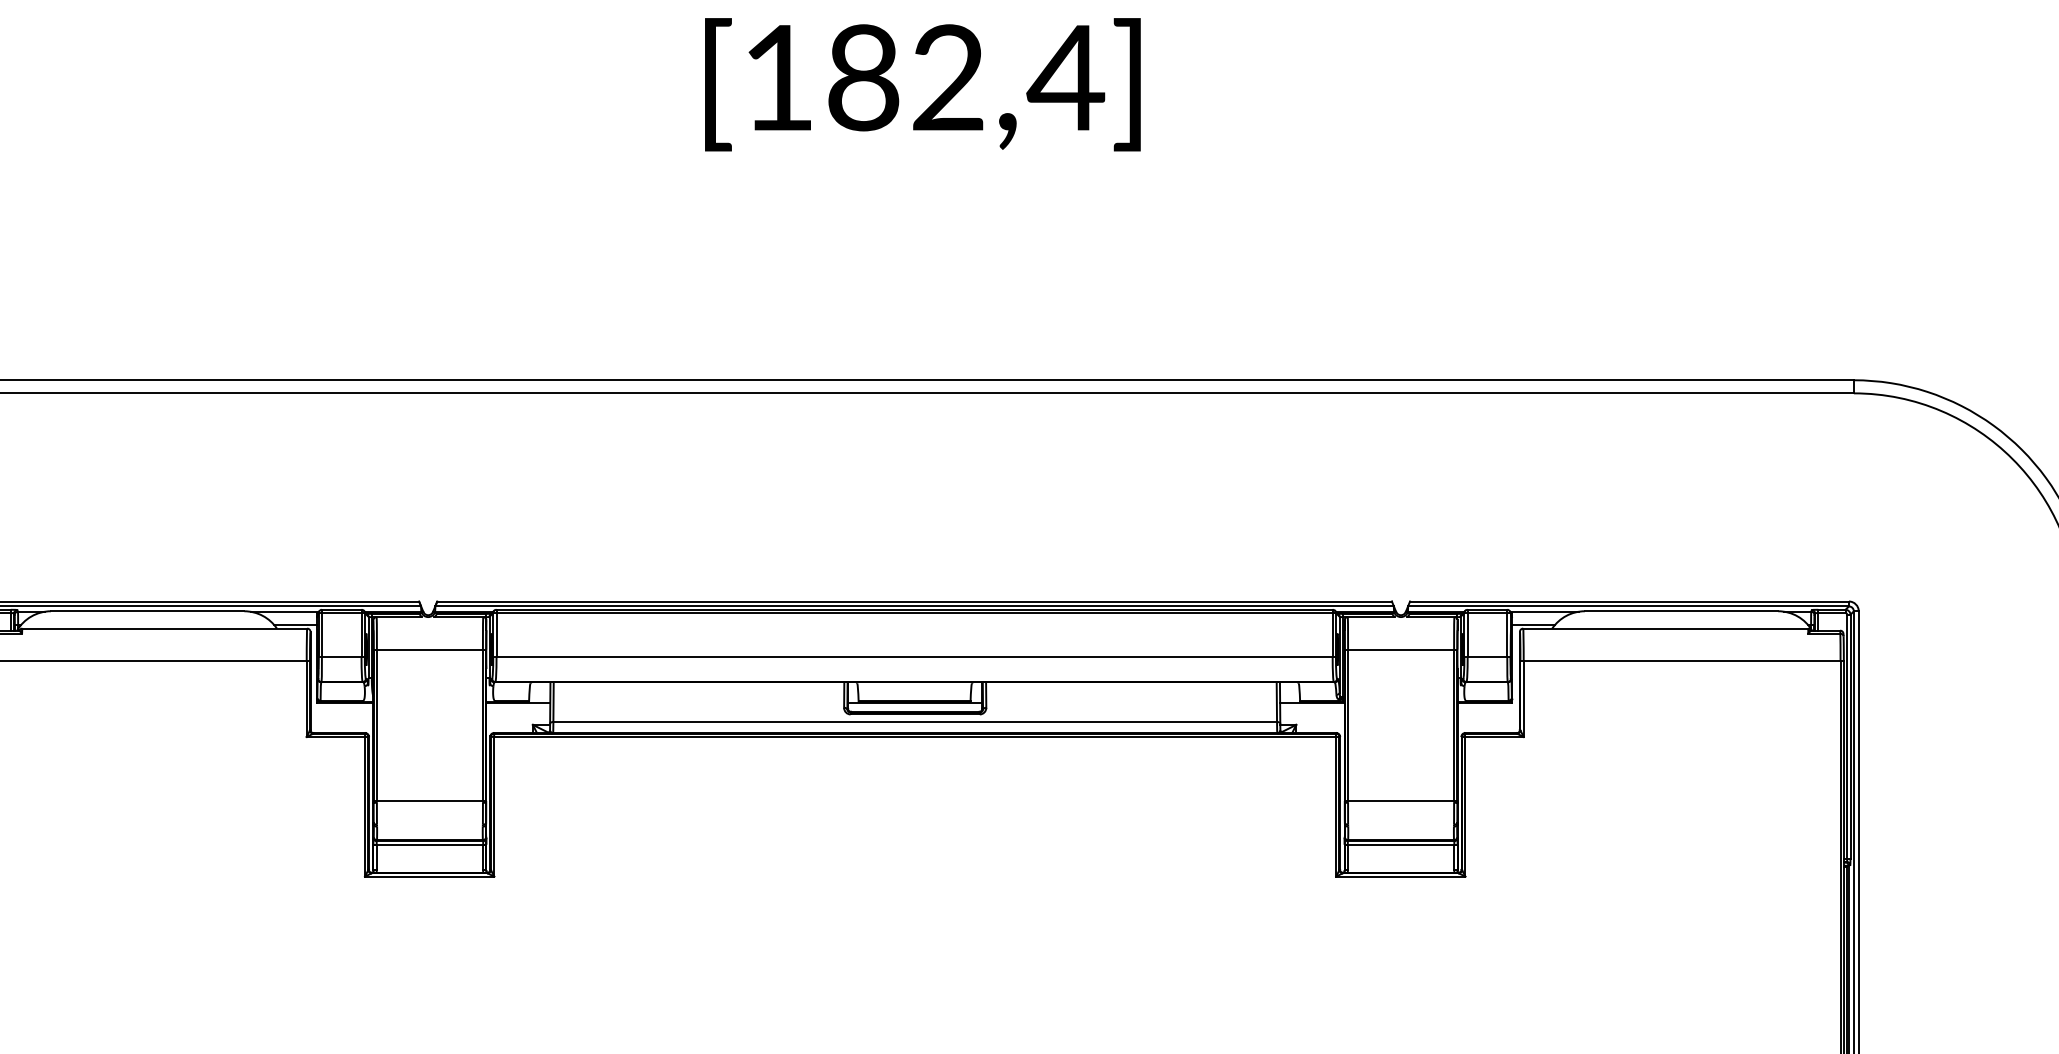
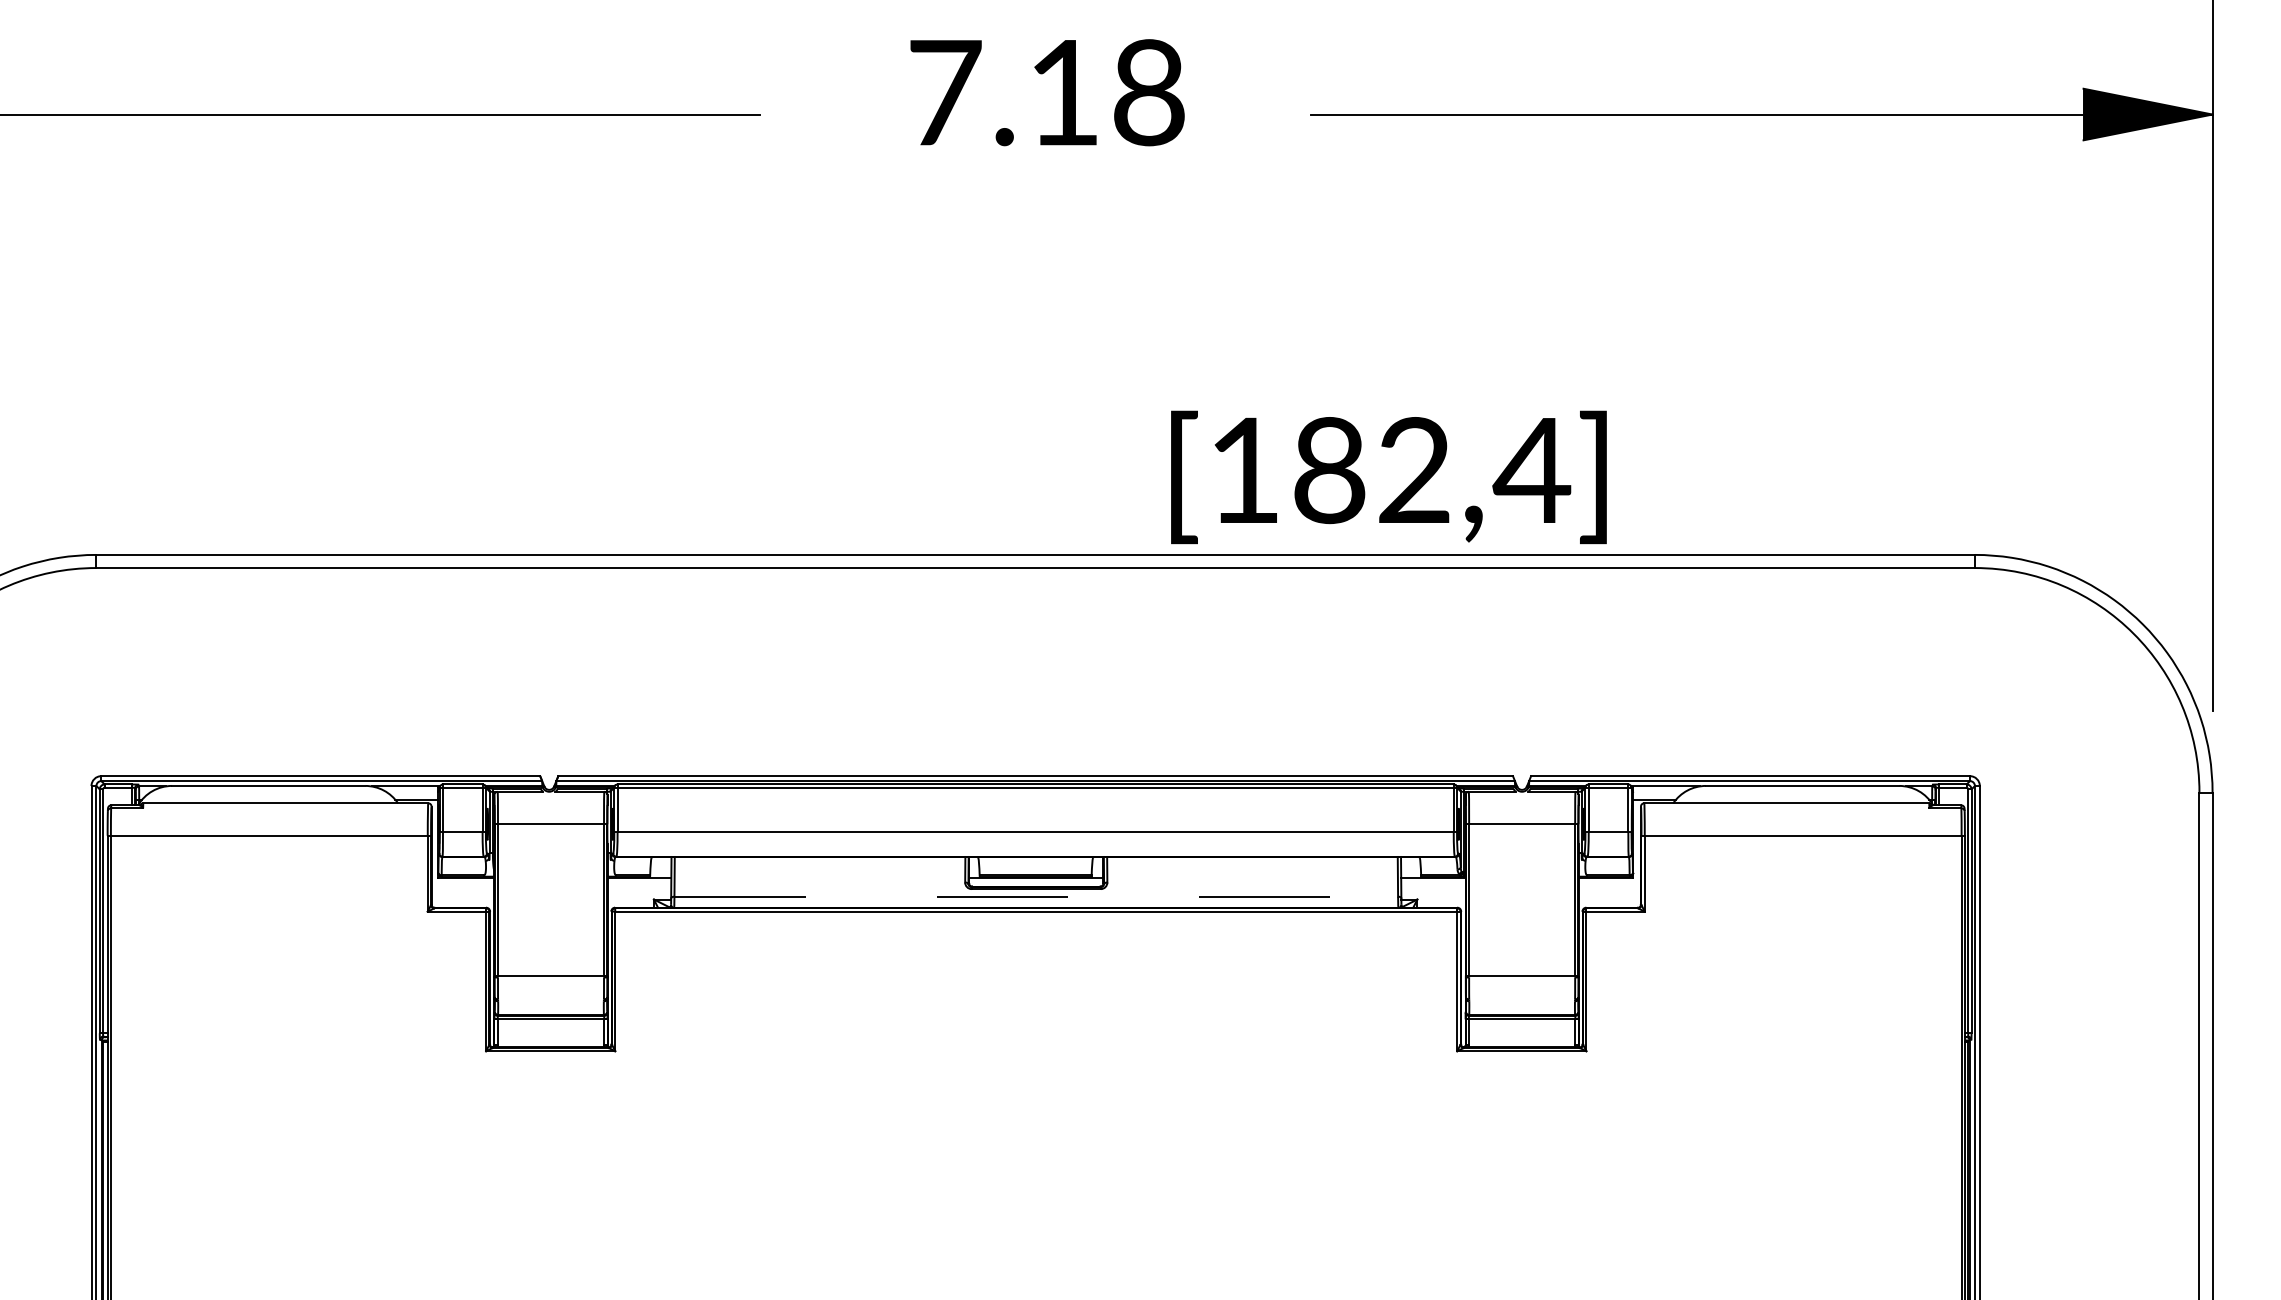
text: (922, 84) -> (1388, 477), moved
line: (915, 721) -> (1036, 896), solid -> dashed

